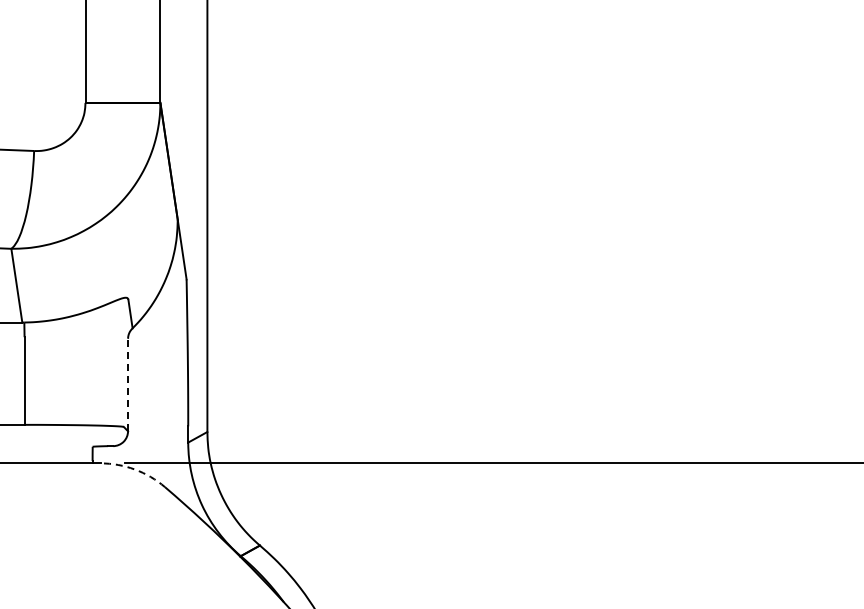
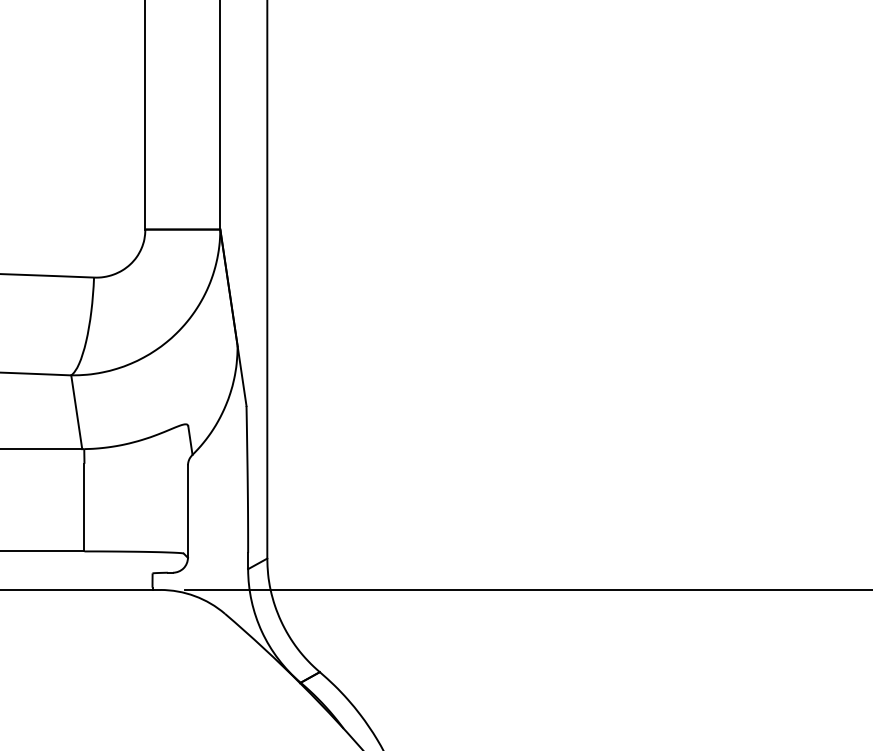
line: (127, 384) -> (187, 511), dashed -> solid
arc: (134, 469) -> (194, 596), dashed -> solid

